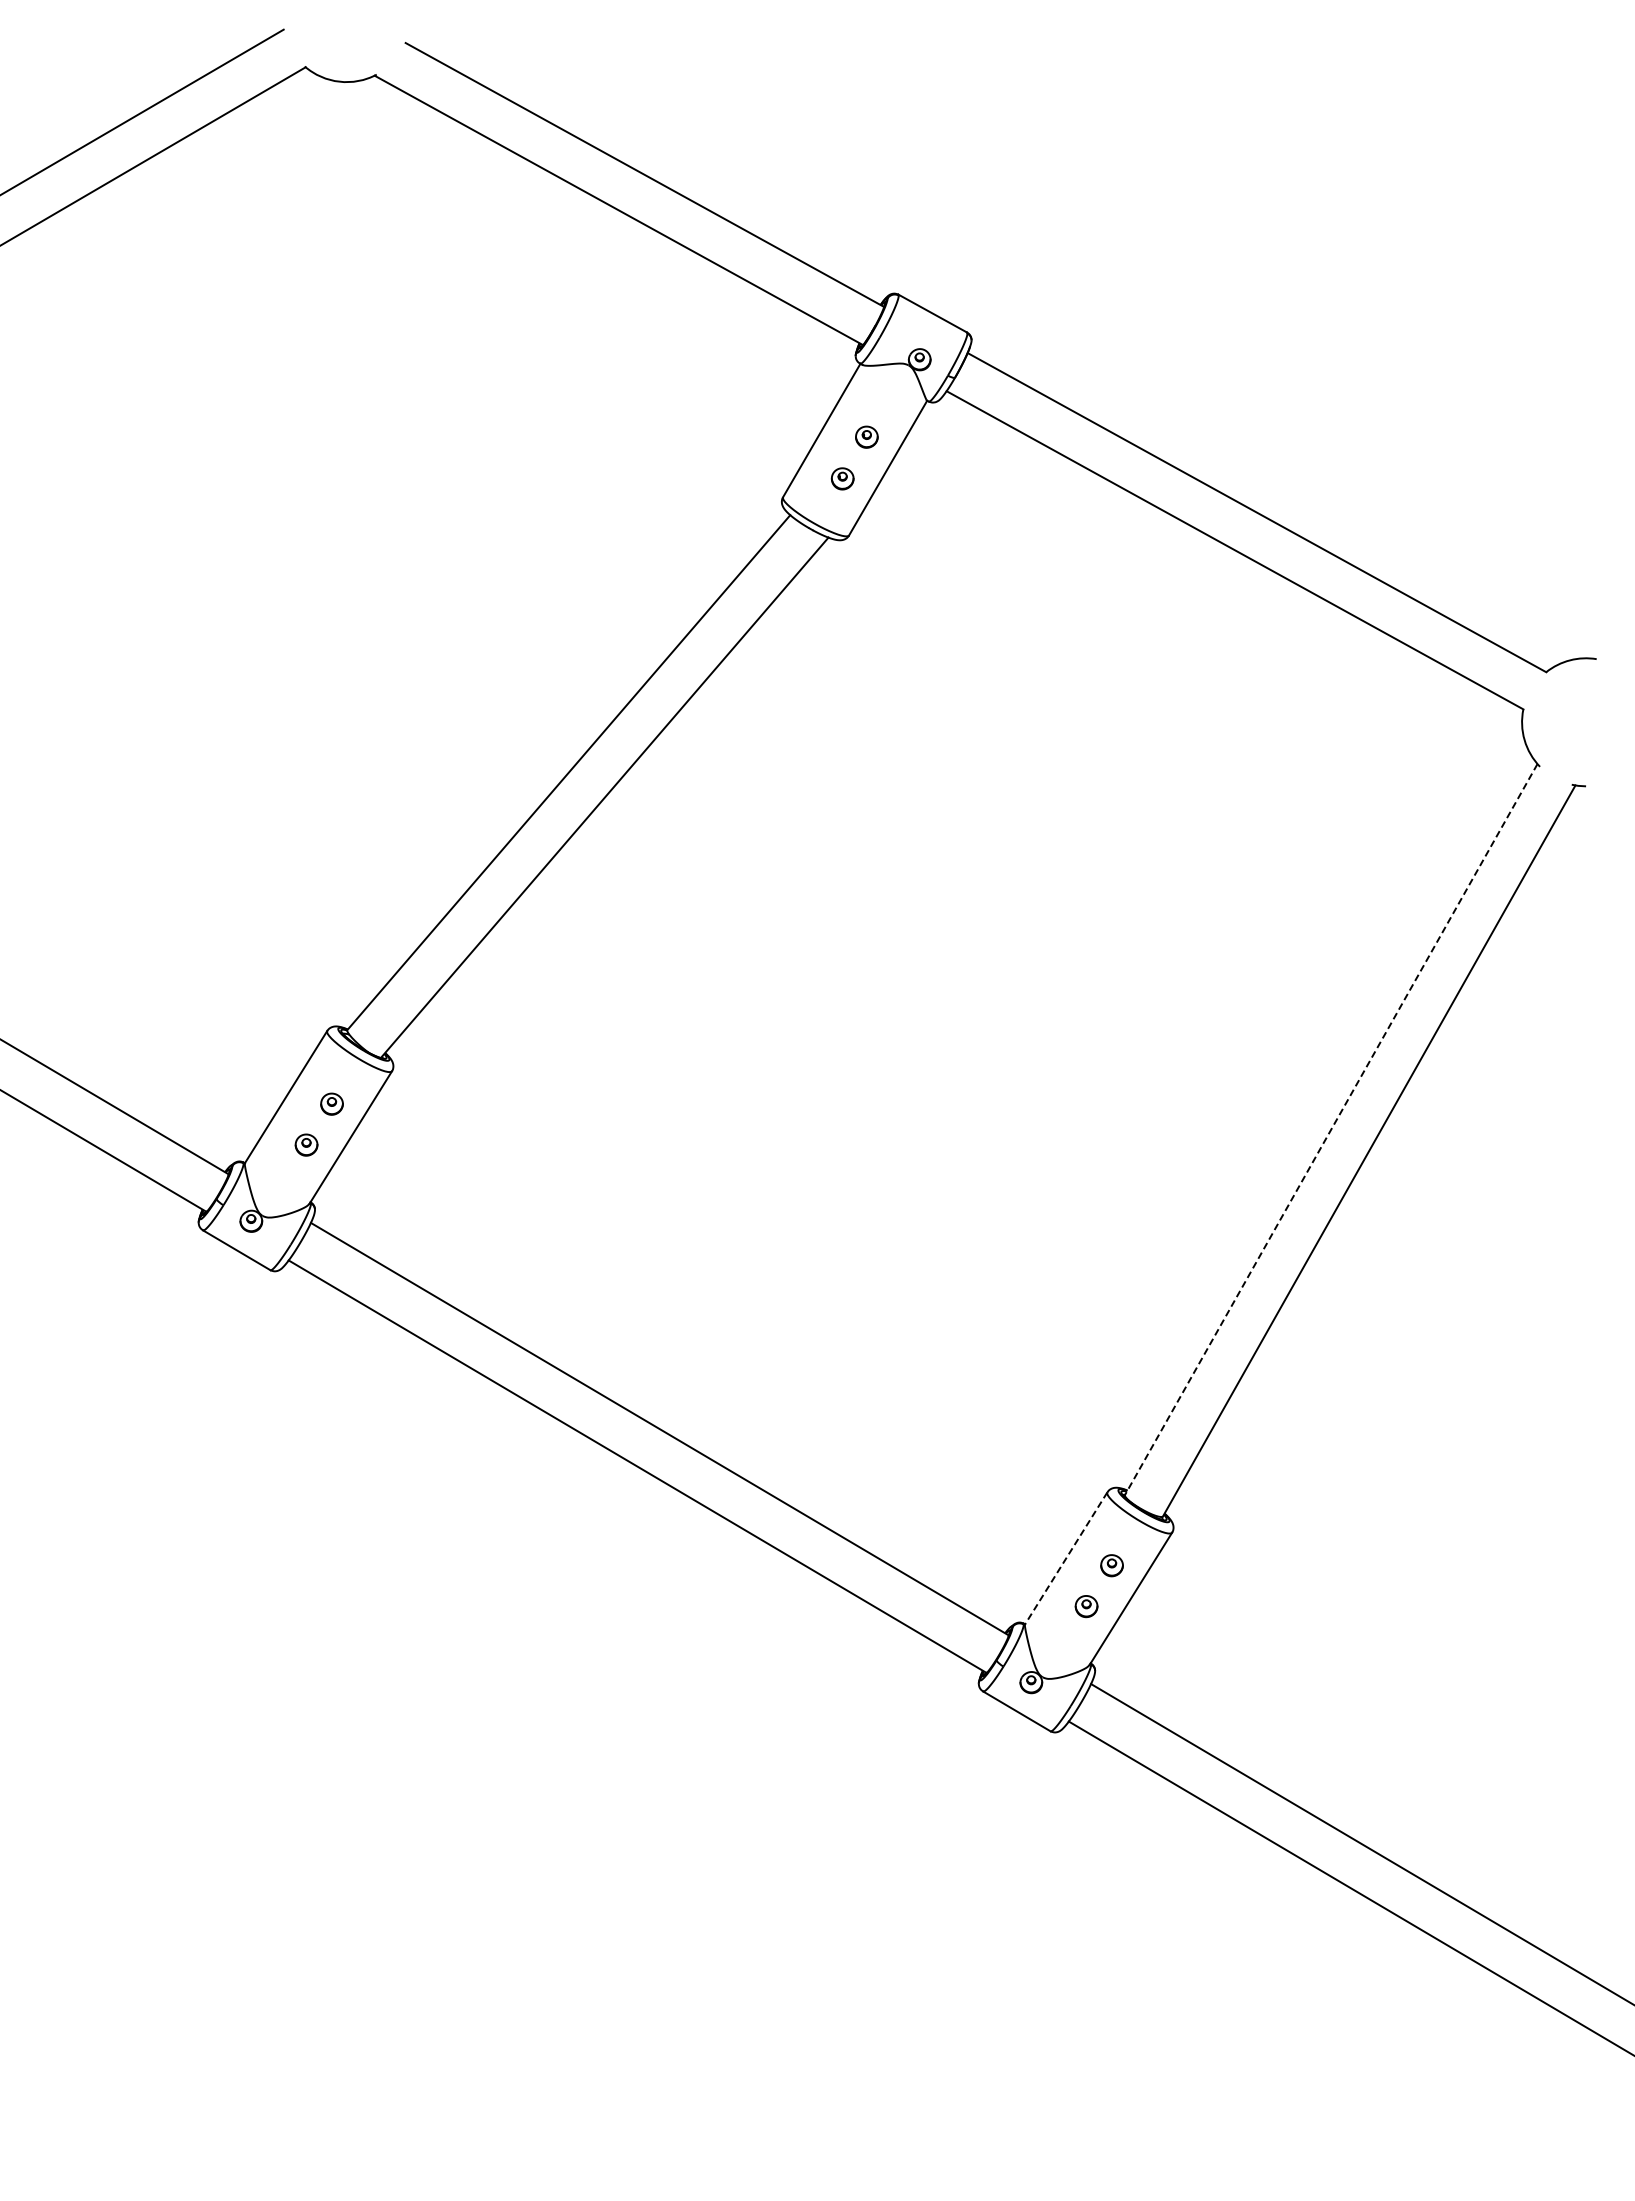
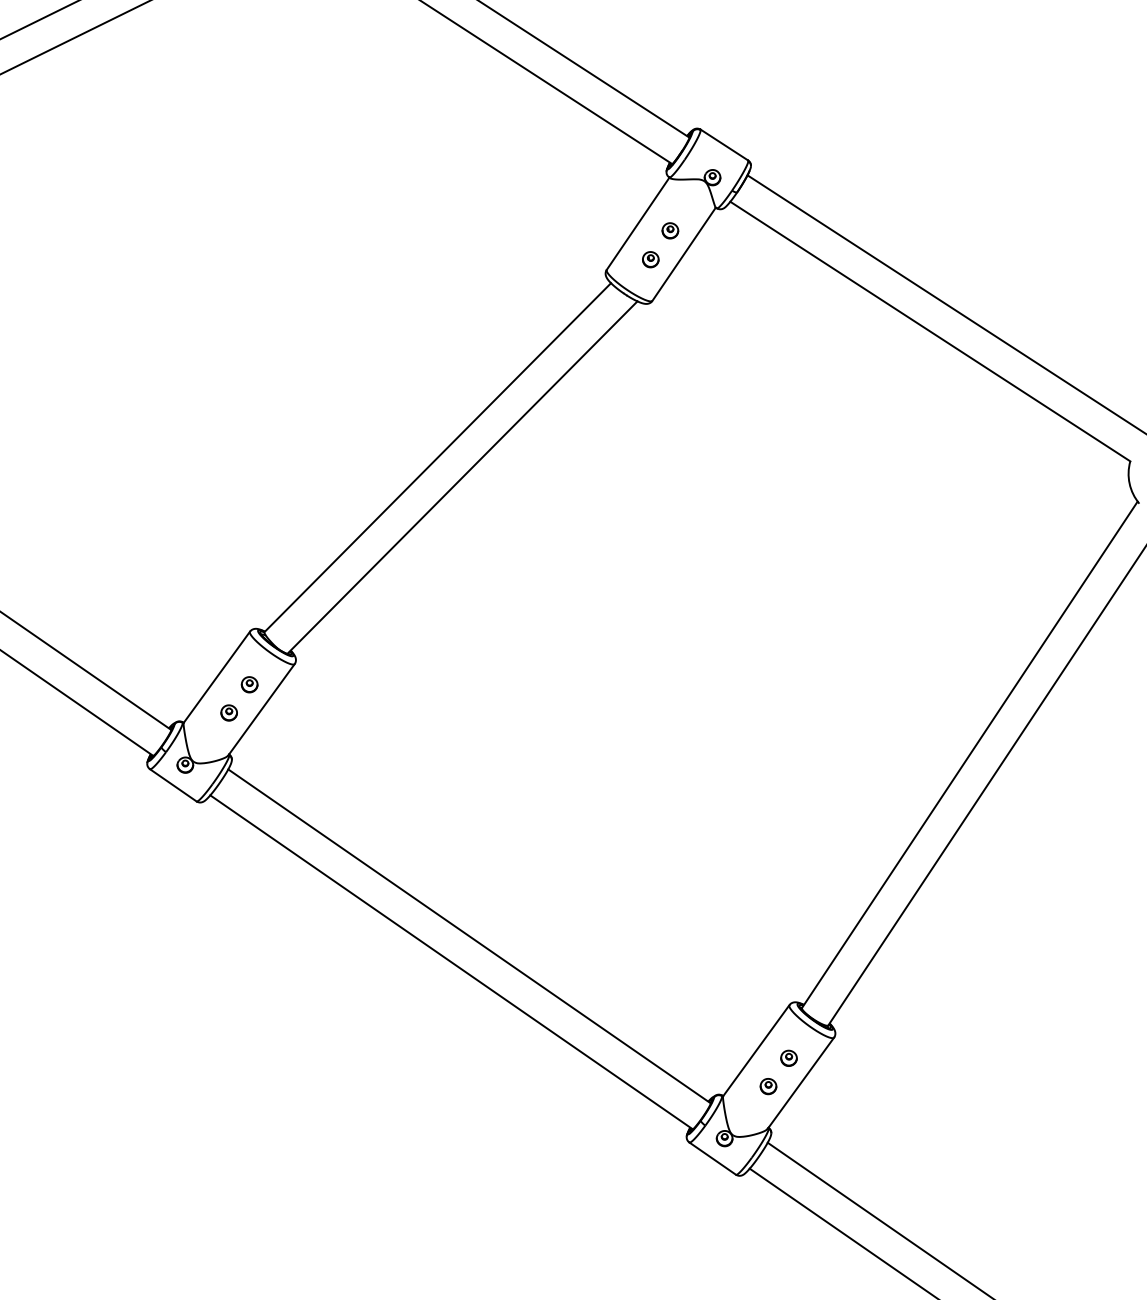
line: (1331, 1129) -> (970, 754), dashed -> solid
line: (1066, 1558) -> (756, 1050), dashed -> solid

